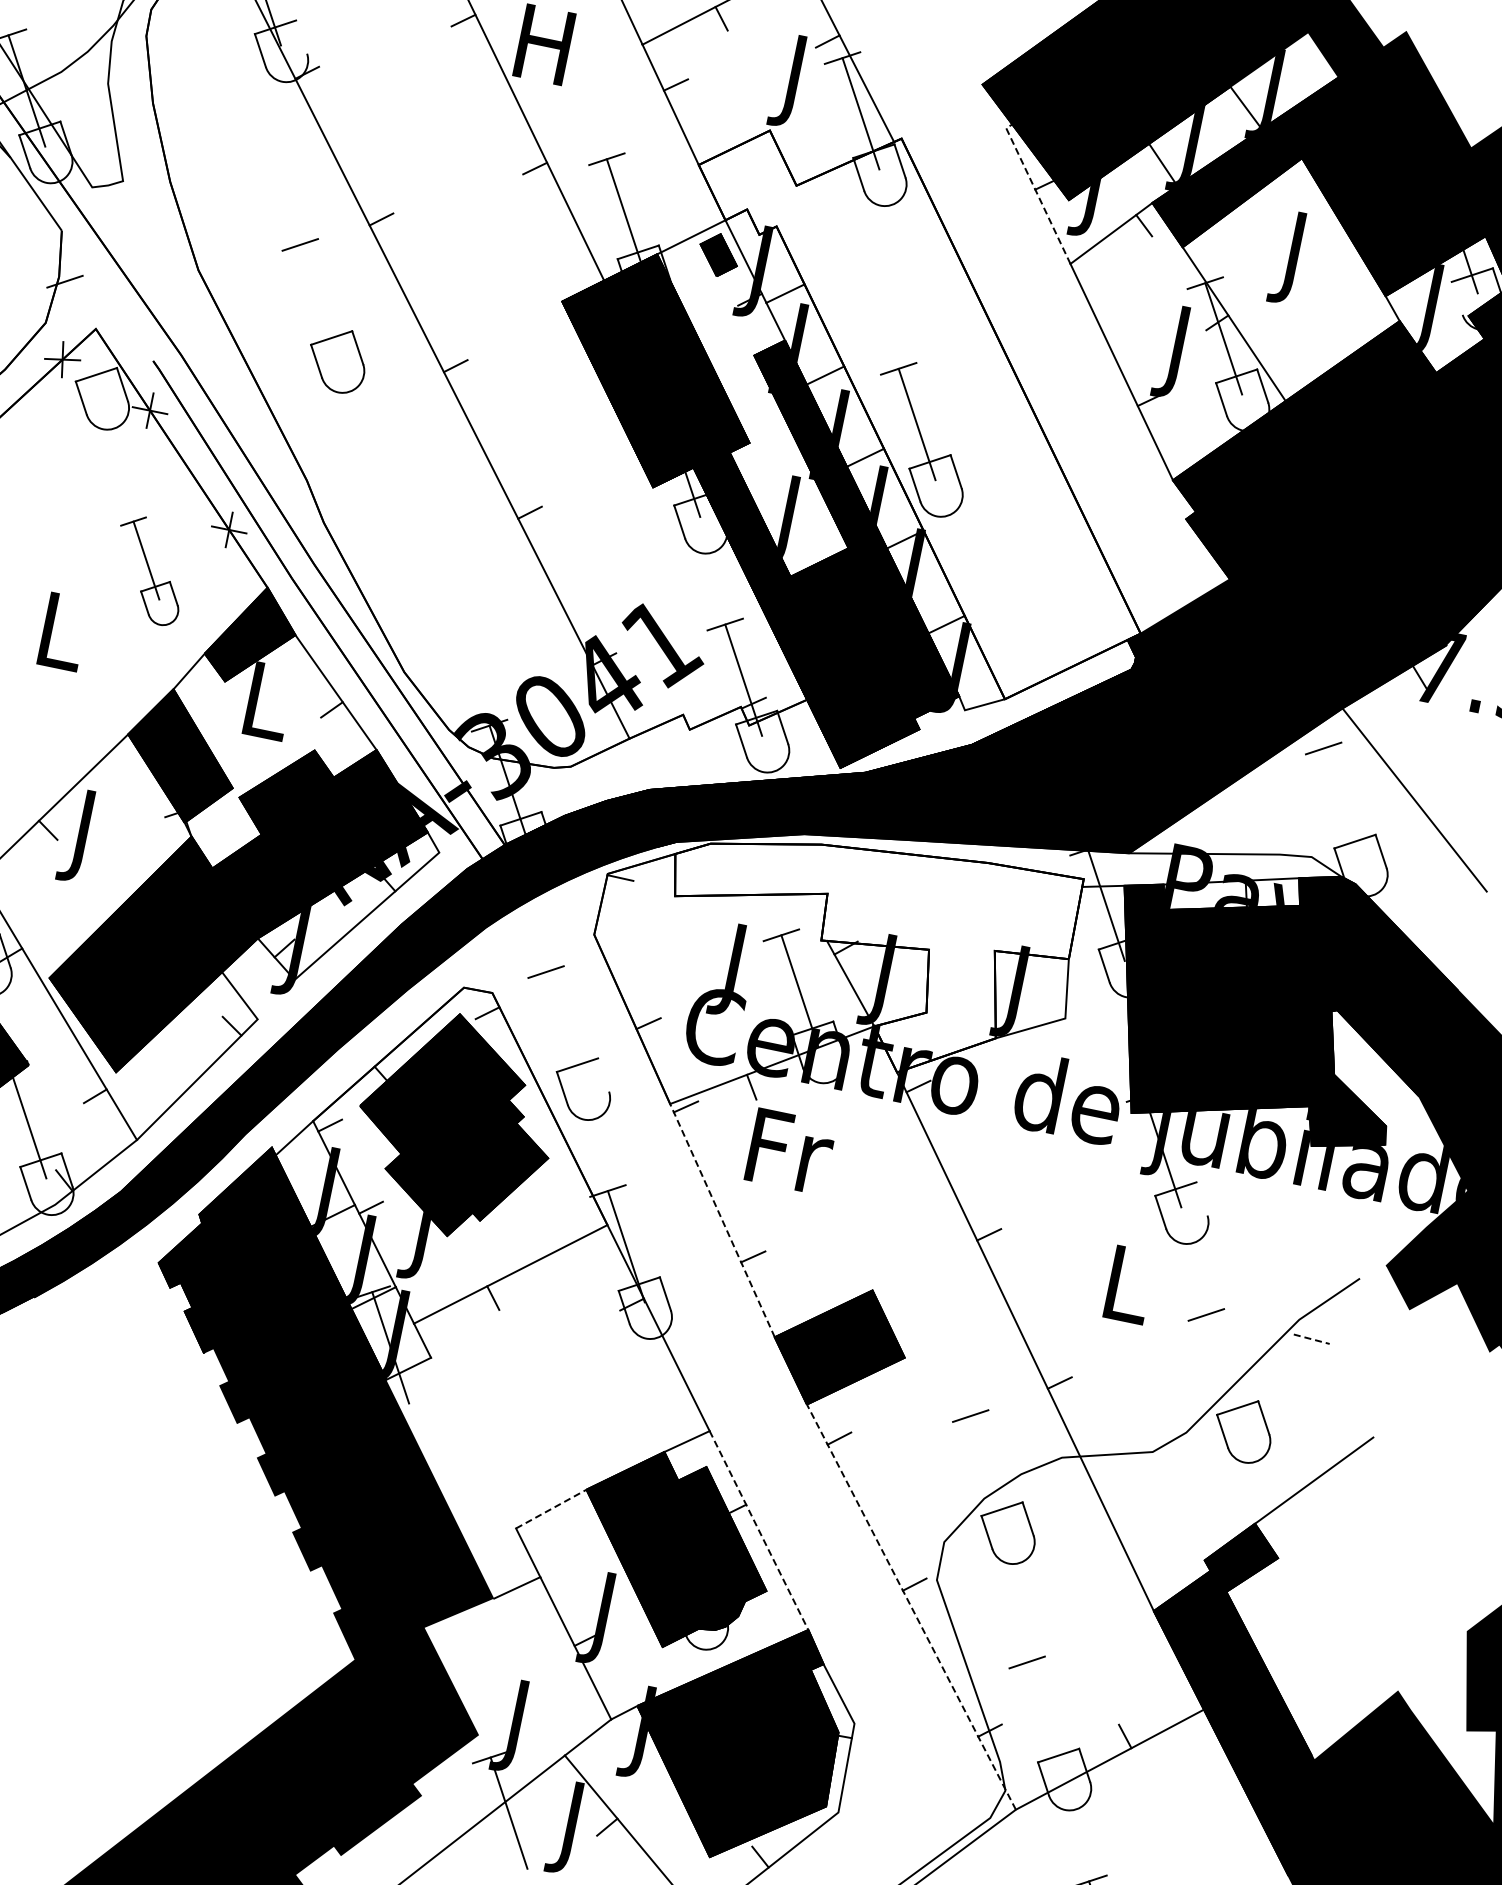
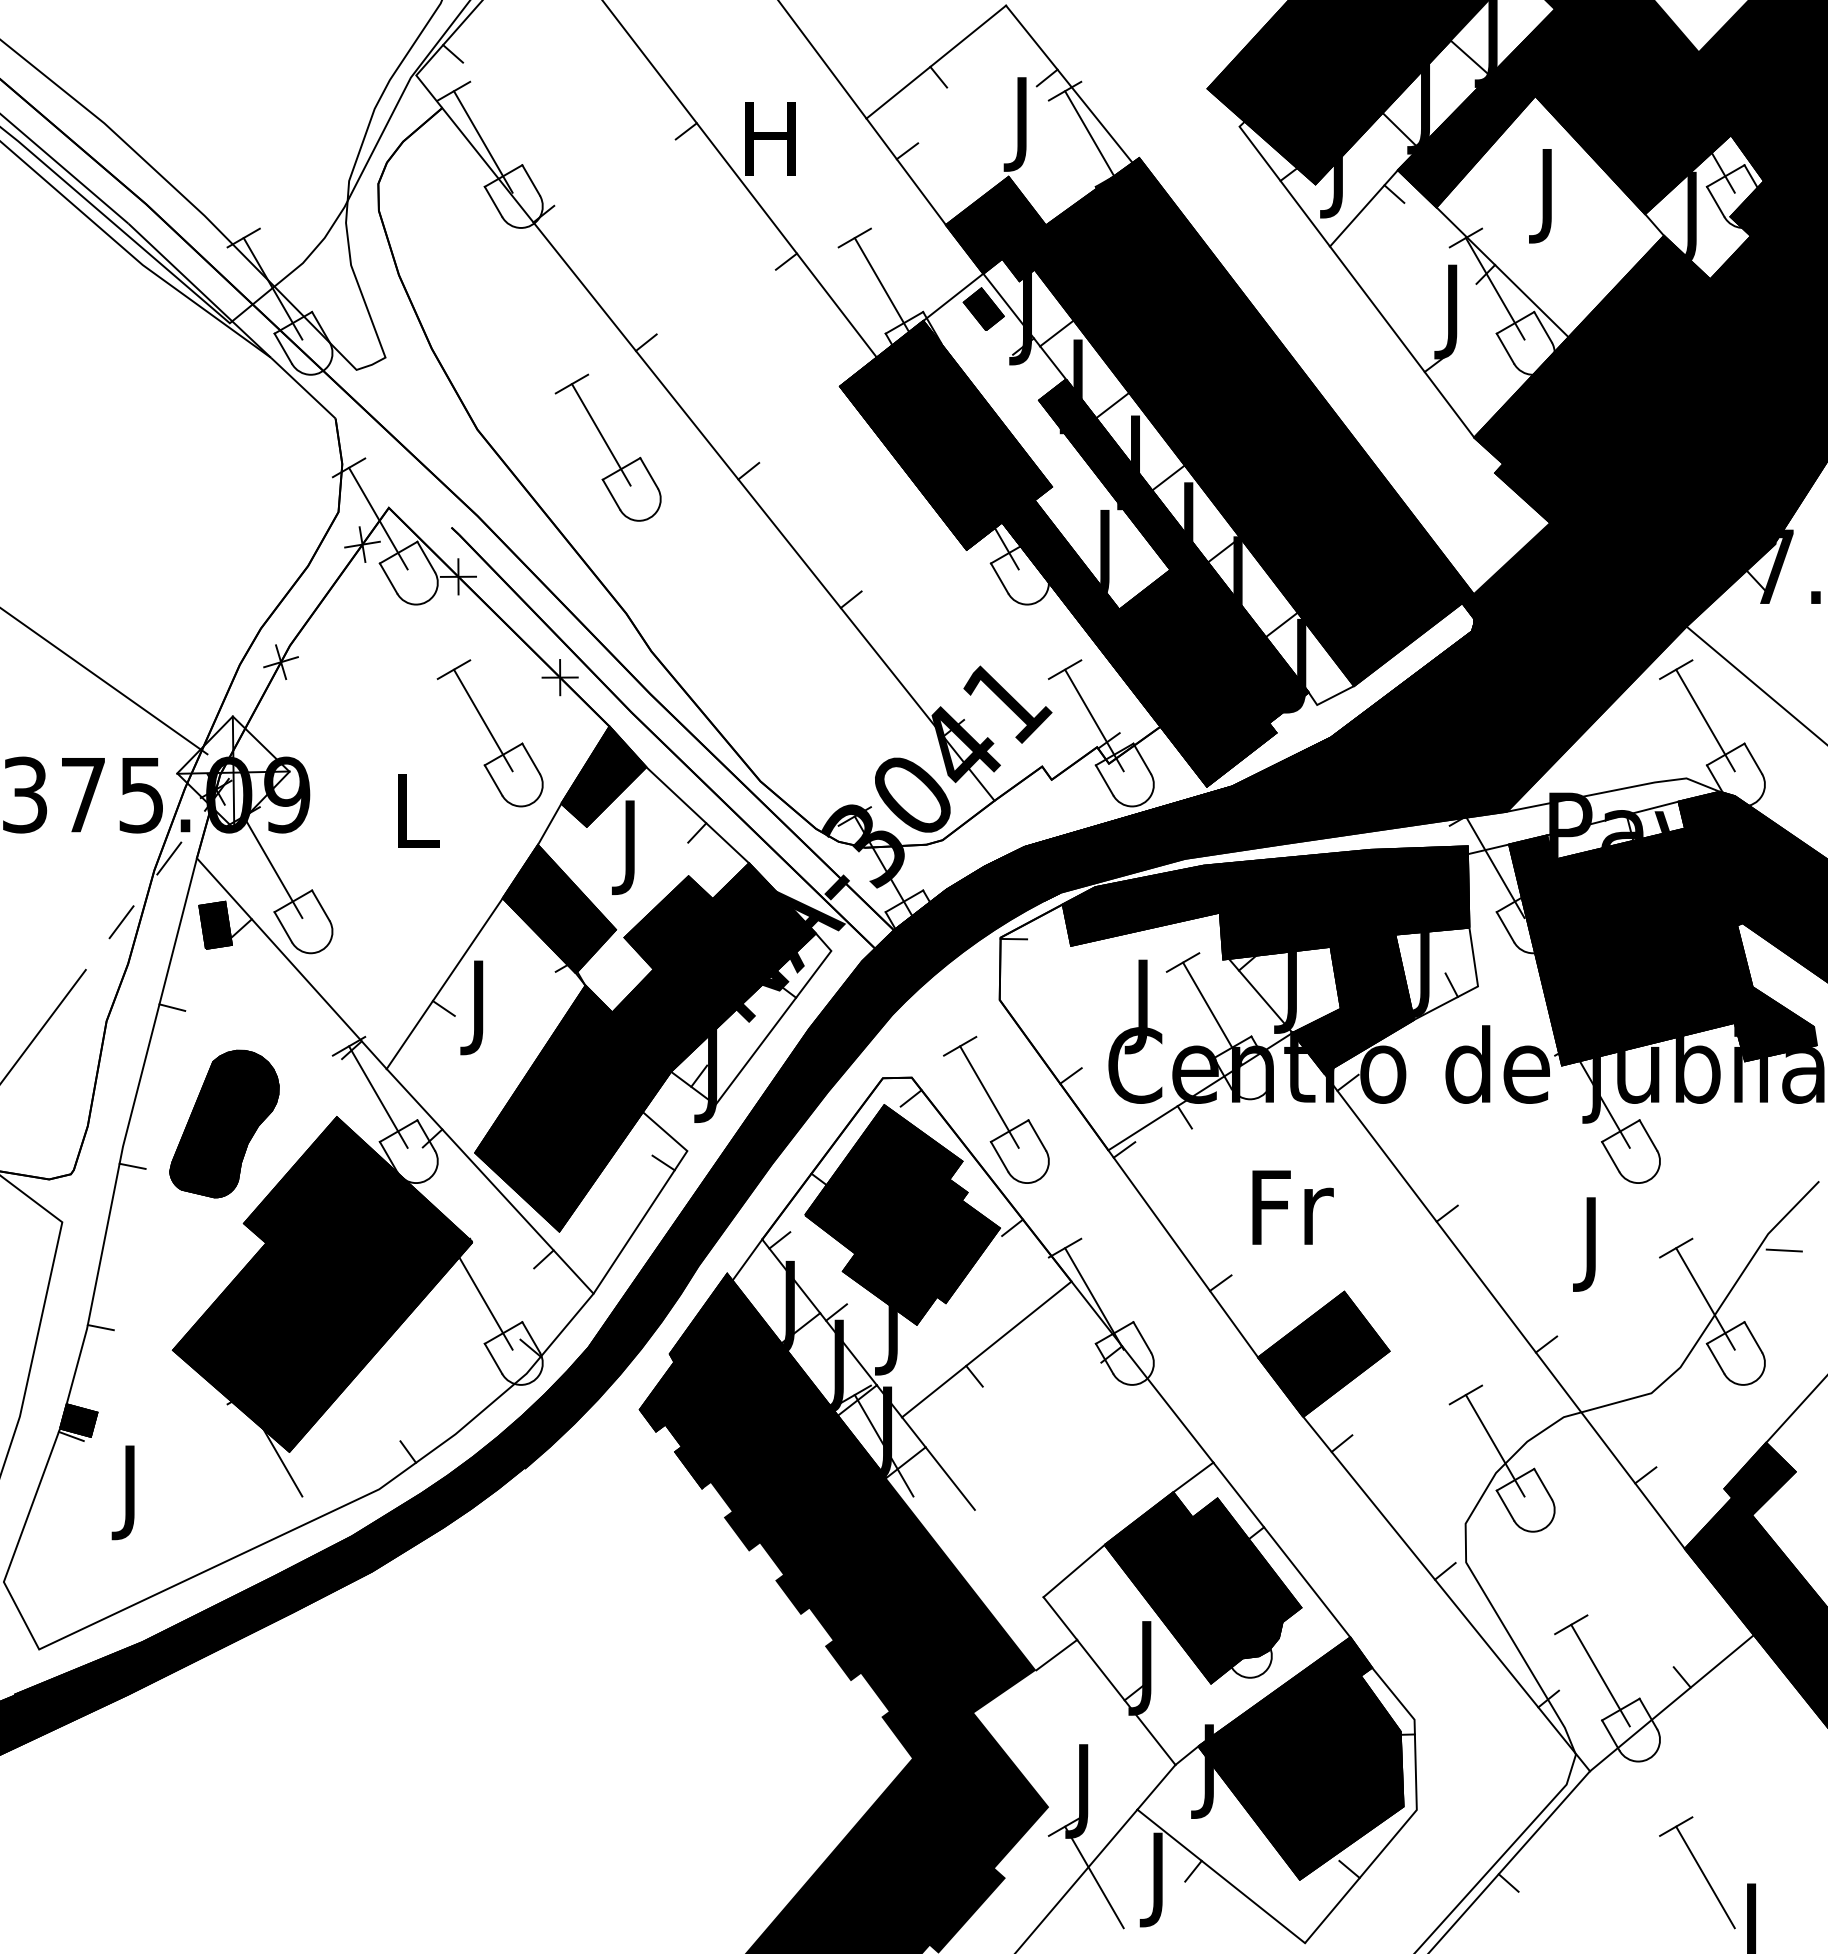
line: (300, 37) -> (530, 180), added
line: (1036, 192) -> (1282, 183), dashed -> solid
line: (1457, 298) -> (1715, 201), added
line: (318, 300) -> (601, 434), added
line: (83, 337) -> (378, 518), added
fill: (916, 411) -> (1209, 422), added
part: (148, 570) -> (489, 733), size x1.43
text: (265, 710) -> (632, 847), L -> J
line: (1342, 804) -> (1705, 720), added
fill: (862, 949) -> (1265, 959), added
line: (1039, 1011) -> (1451, 984), added
line: (564, 1027) -> (989, 1096), added
line: (602, 1074) -> (1036, 1135), added
text: (790, 1151) -> (1292, 1207), moved
line: (560, 1160) -> (1012, 1227), added
line: (1202, 1199) -> (1648, 1135), added
line: (722, 1220) -> (1183, 1253), dashed -> solid
text: (1127, 1294) -> (1594, 1244), L -> J
line: (1311, 1339) -> (1784, 1250), dashed -> solid
line: (1224, 1370) -> (1705, 1298), added
line: (448, 1393) -> (949, 1478), added
line: (988, 1471) -> (1494, 1445), added
line: (551, 1508) -> (1074, 1570), dashed -> solid
line: (759, 1531) -> (1282, 1550), dashed -> solid
line: (1130, 1531) -> (1645, 1475), added
line: (911, 1607) -> (1446, 1594), dashed -> solid
line: (1045, 1718) -> (1600, 1675), added

